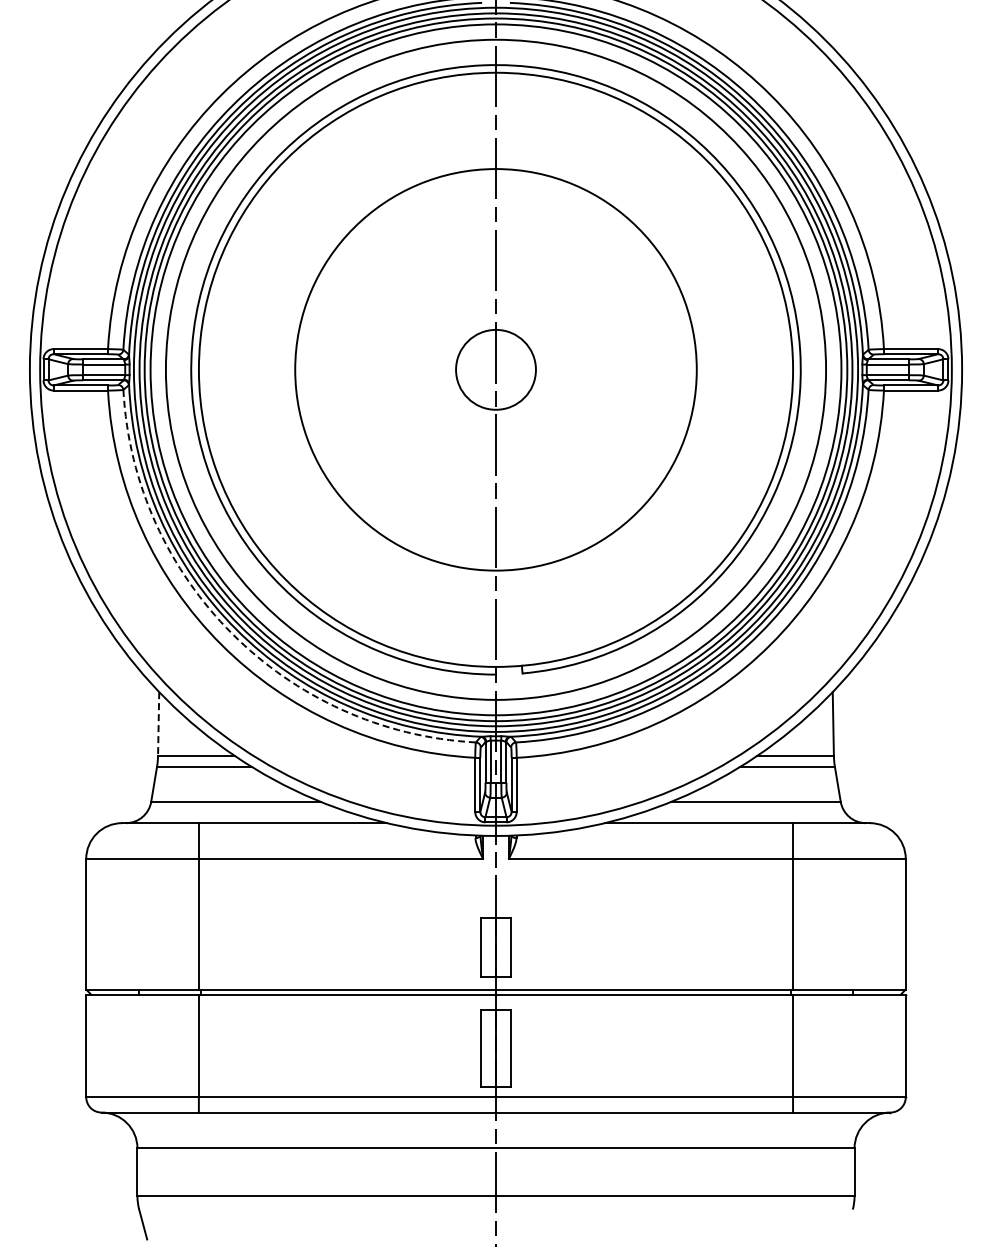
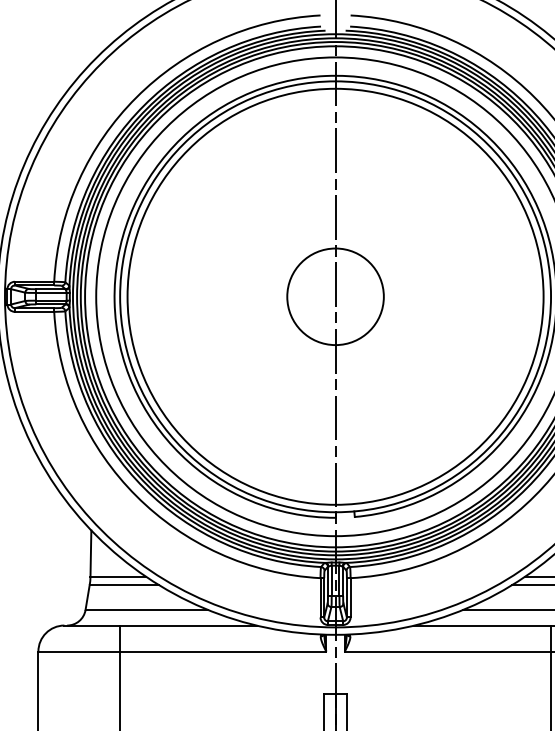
circle: (495, 369) -> (335, 296), size x1.43
circle: (495, 369) -> (335, 296), size x1.67
arc: (232, 633) -> (144, 488), dashed -> solid
line: (158, 724) -> (90, 554), dashed -> solid

